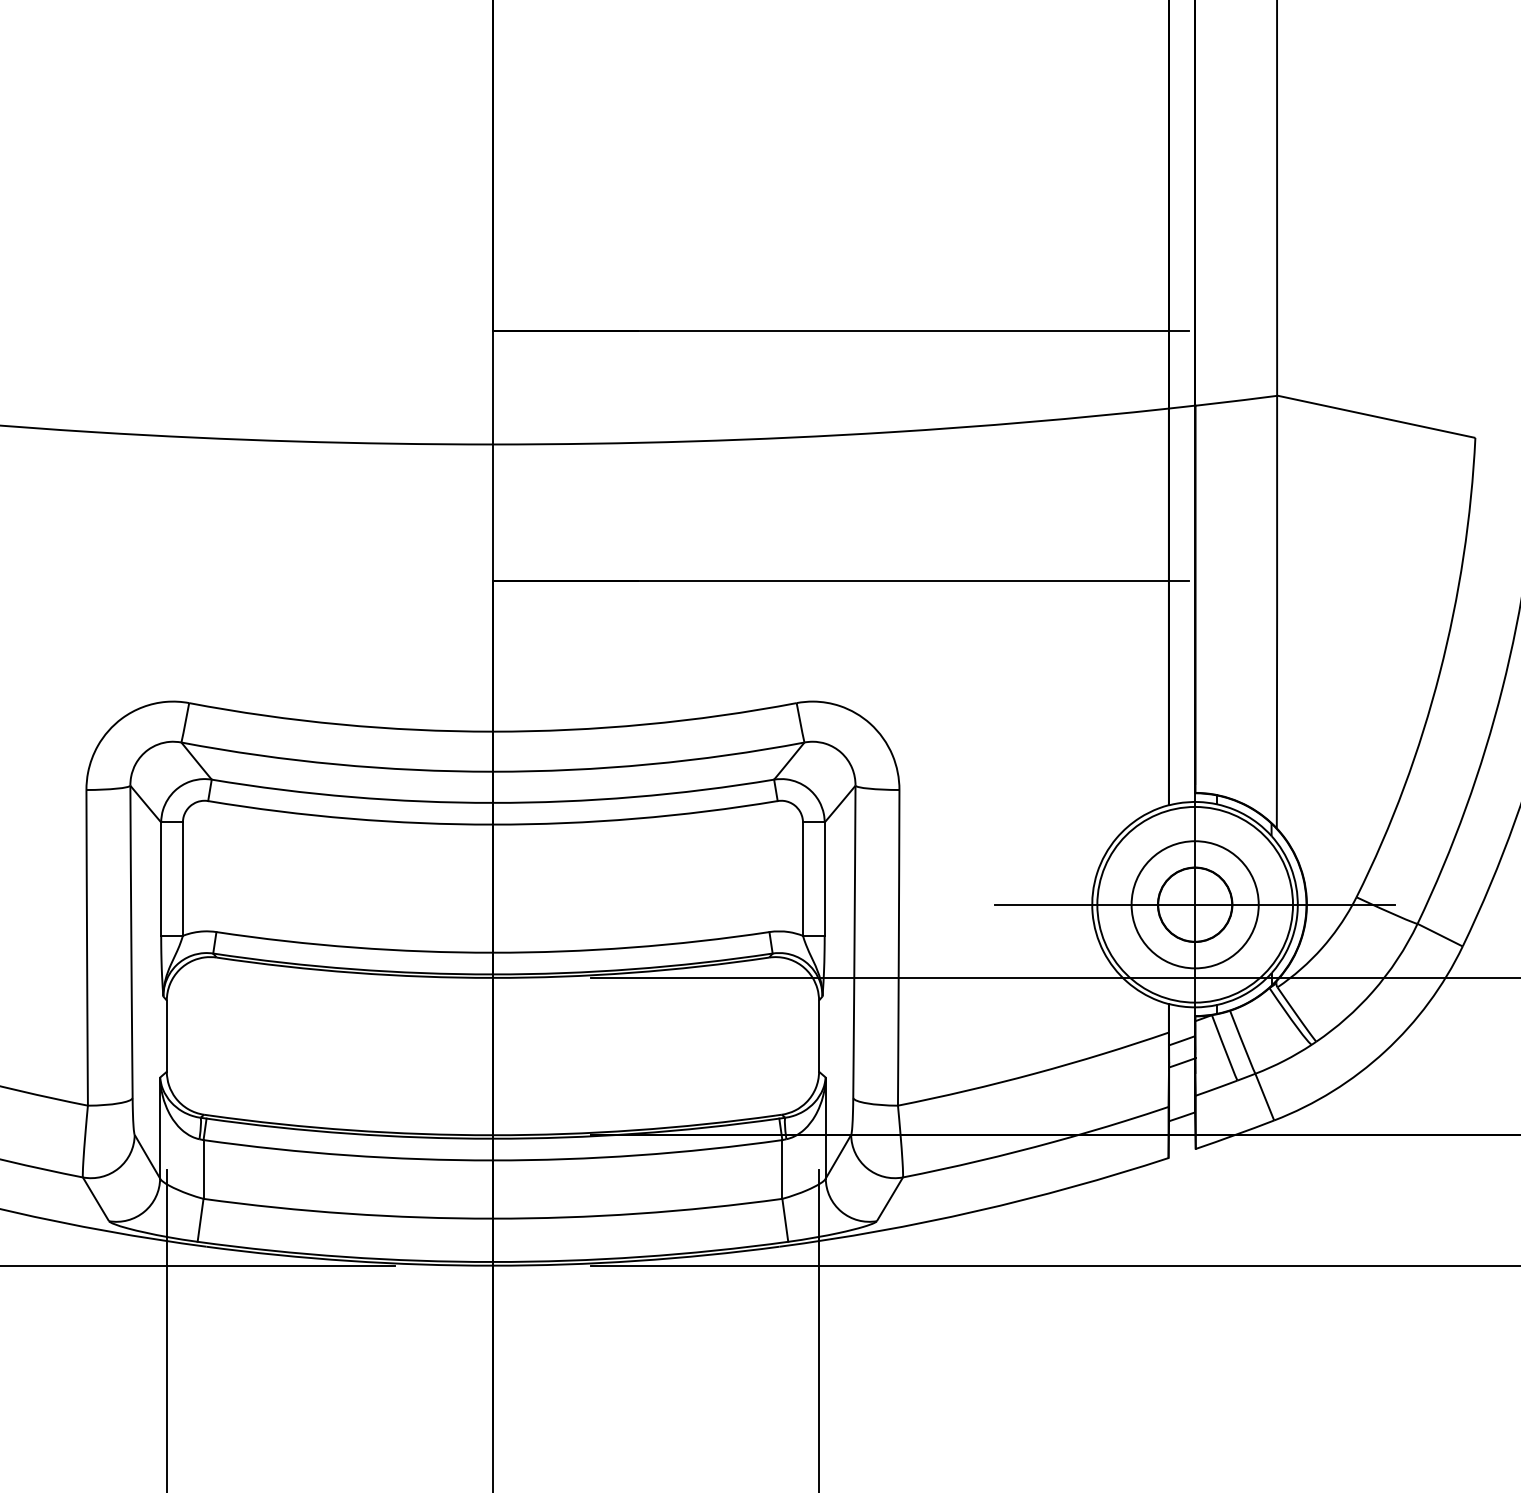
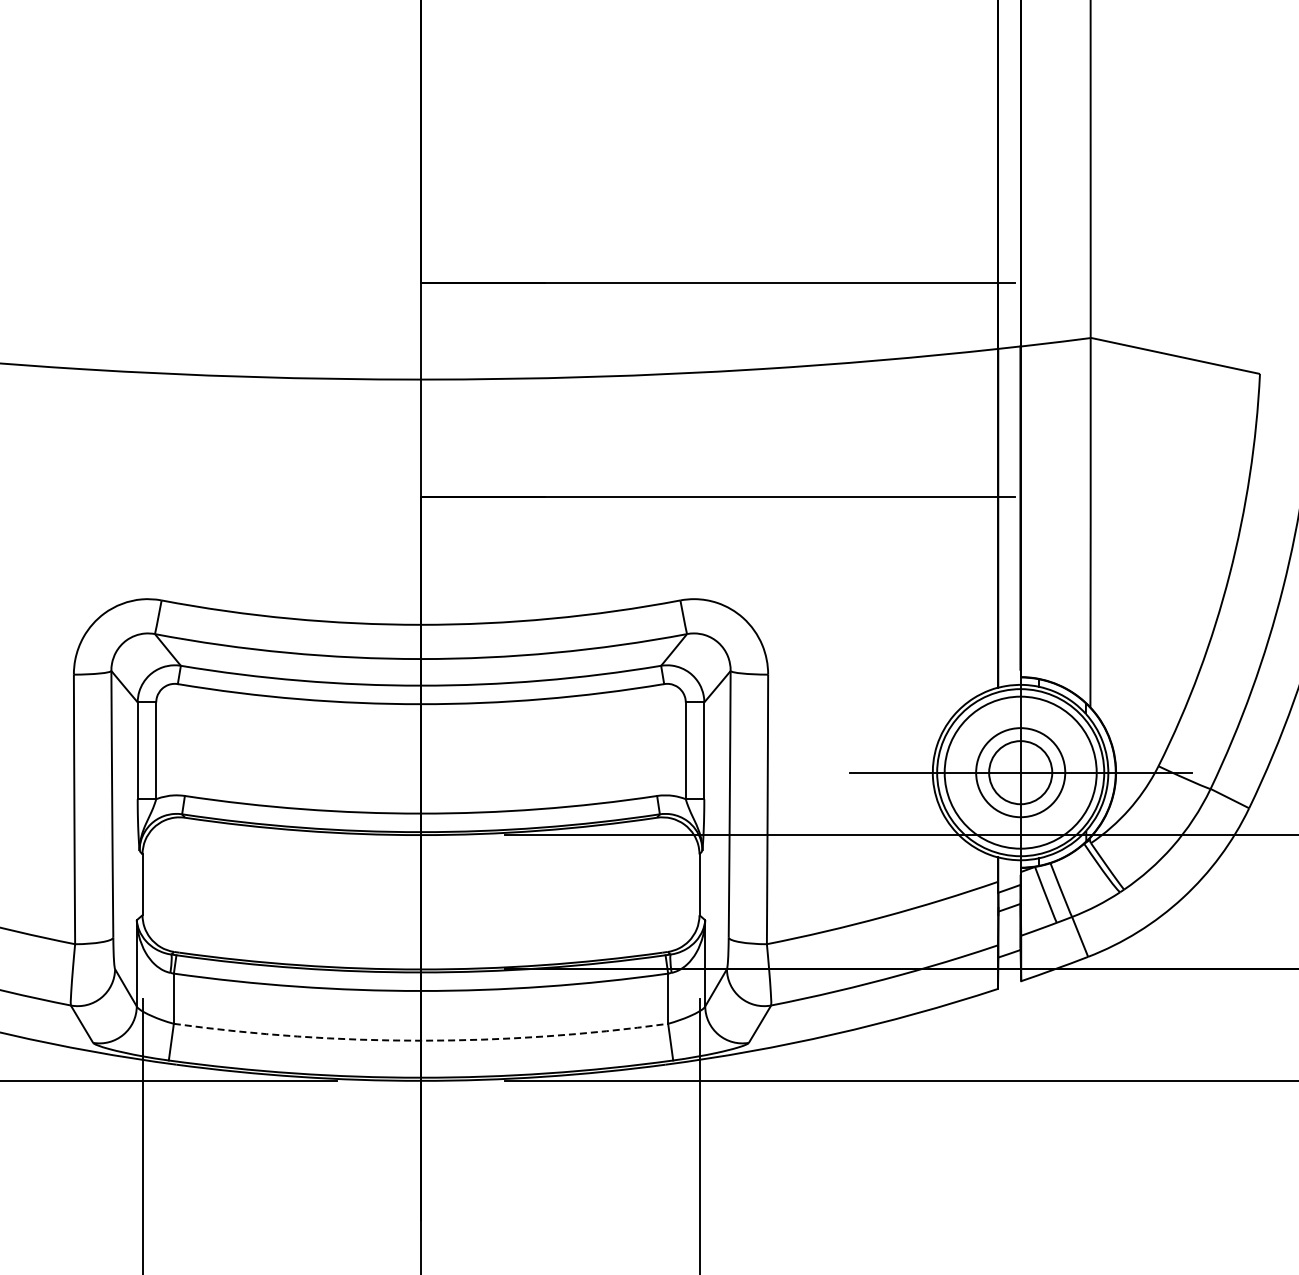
circle: (1194, 904) -> (1020, 772), size x1.4
circle: (1194, 904) -> (1020, 772), size x1.4
arc: (493, 1218) -> (421, 1040), solid -> dashed

